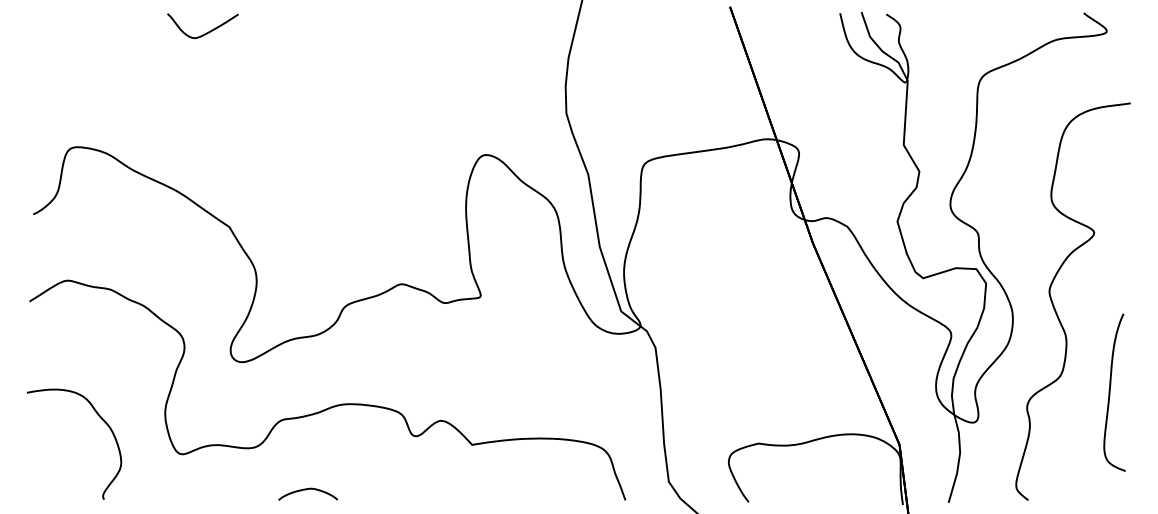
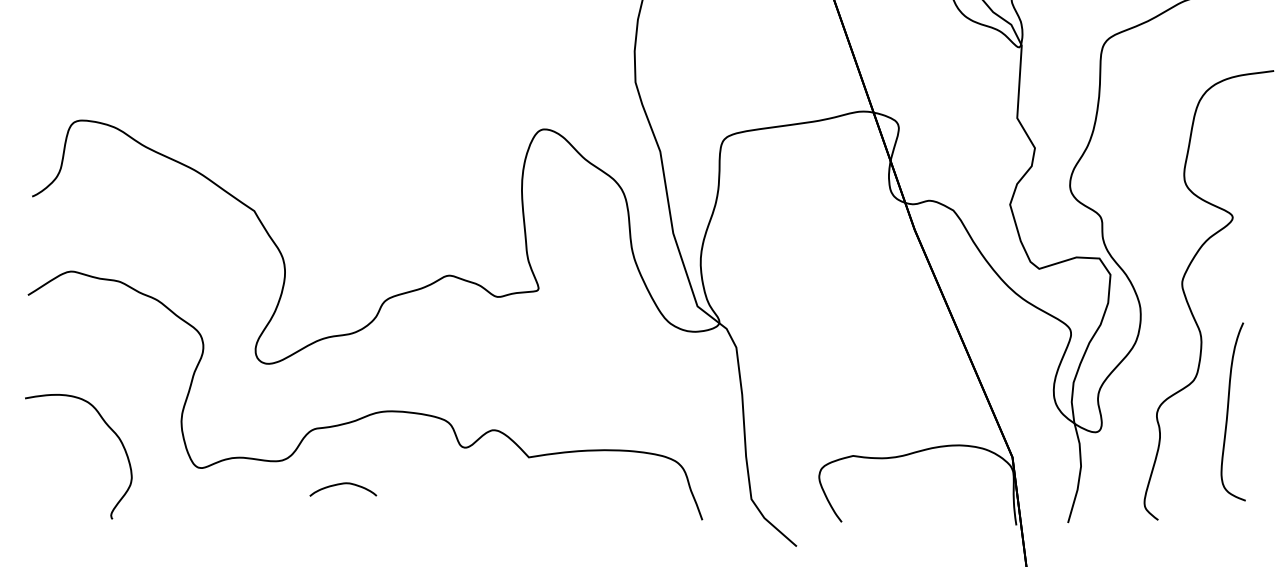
curve: (1110, 392) -> (1228, 411), moved
curve: (306, 490) -> (341, 485), moved

